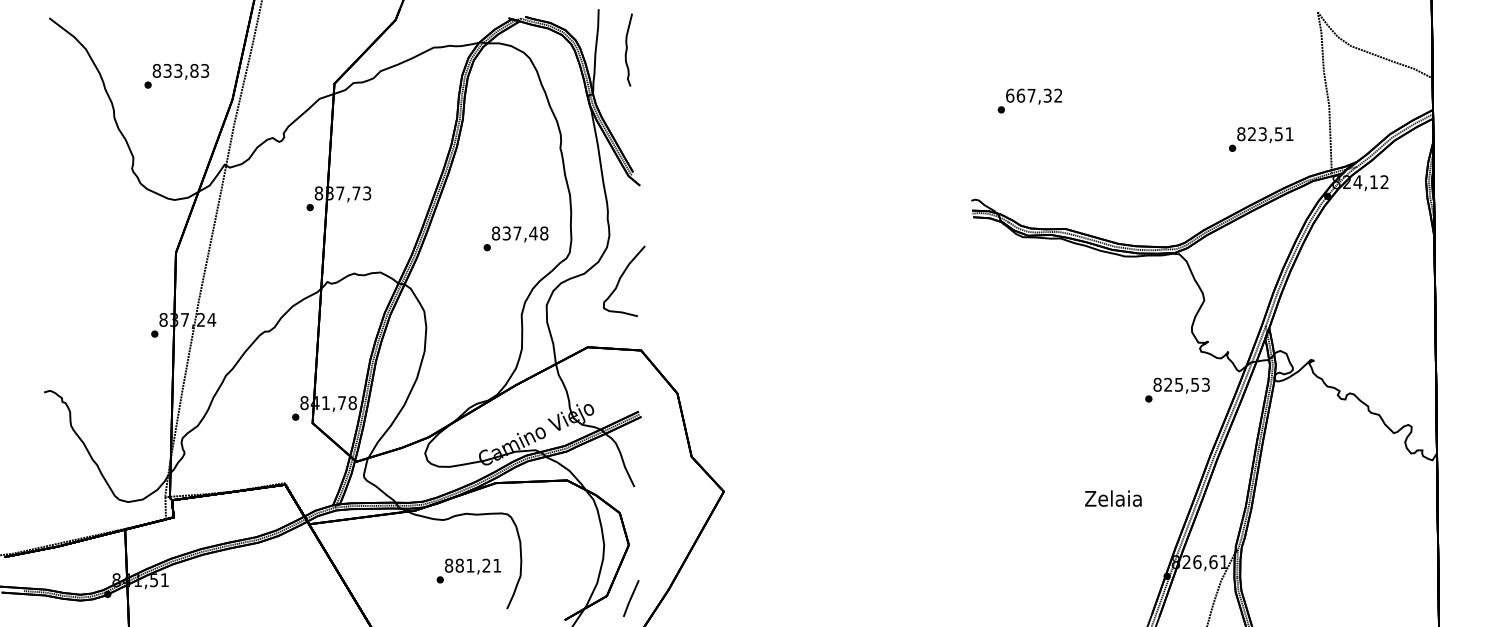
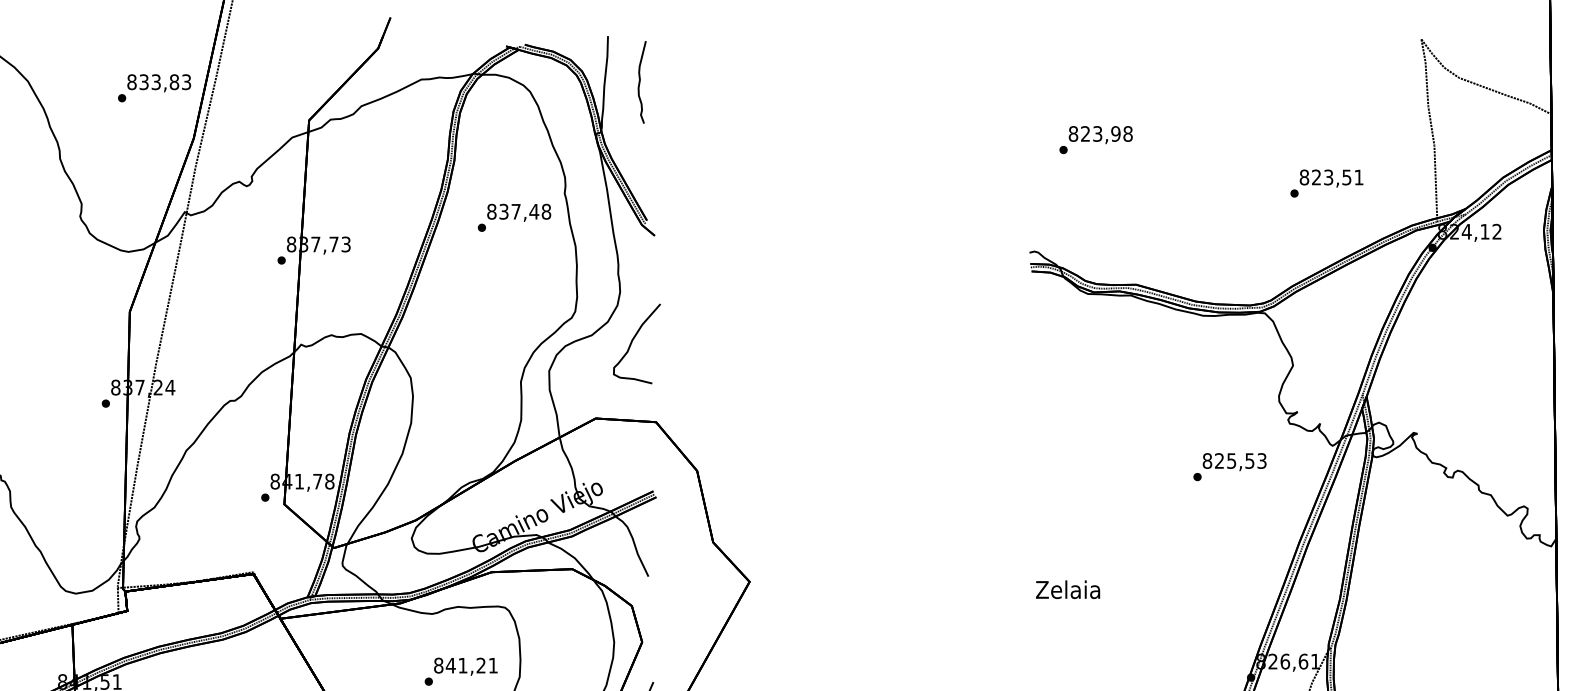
text: (176, 76) -> (154, 88), moved
text: (1034, 95) -> (1101, 133), 667,32 -> 823,98
text: (1261, 139) -> (1327, 183), moved
text: (515, 238) -> (513, 217), moved
text: (1177, 389) -> (1229, 466), moved
text: (1113, 498) -> (1068, 589), moved
text: (459, 565) -> (450, 665), 881,21 -> 841,21

